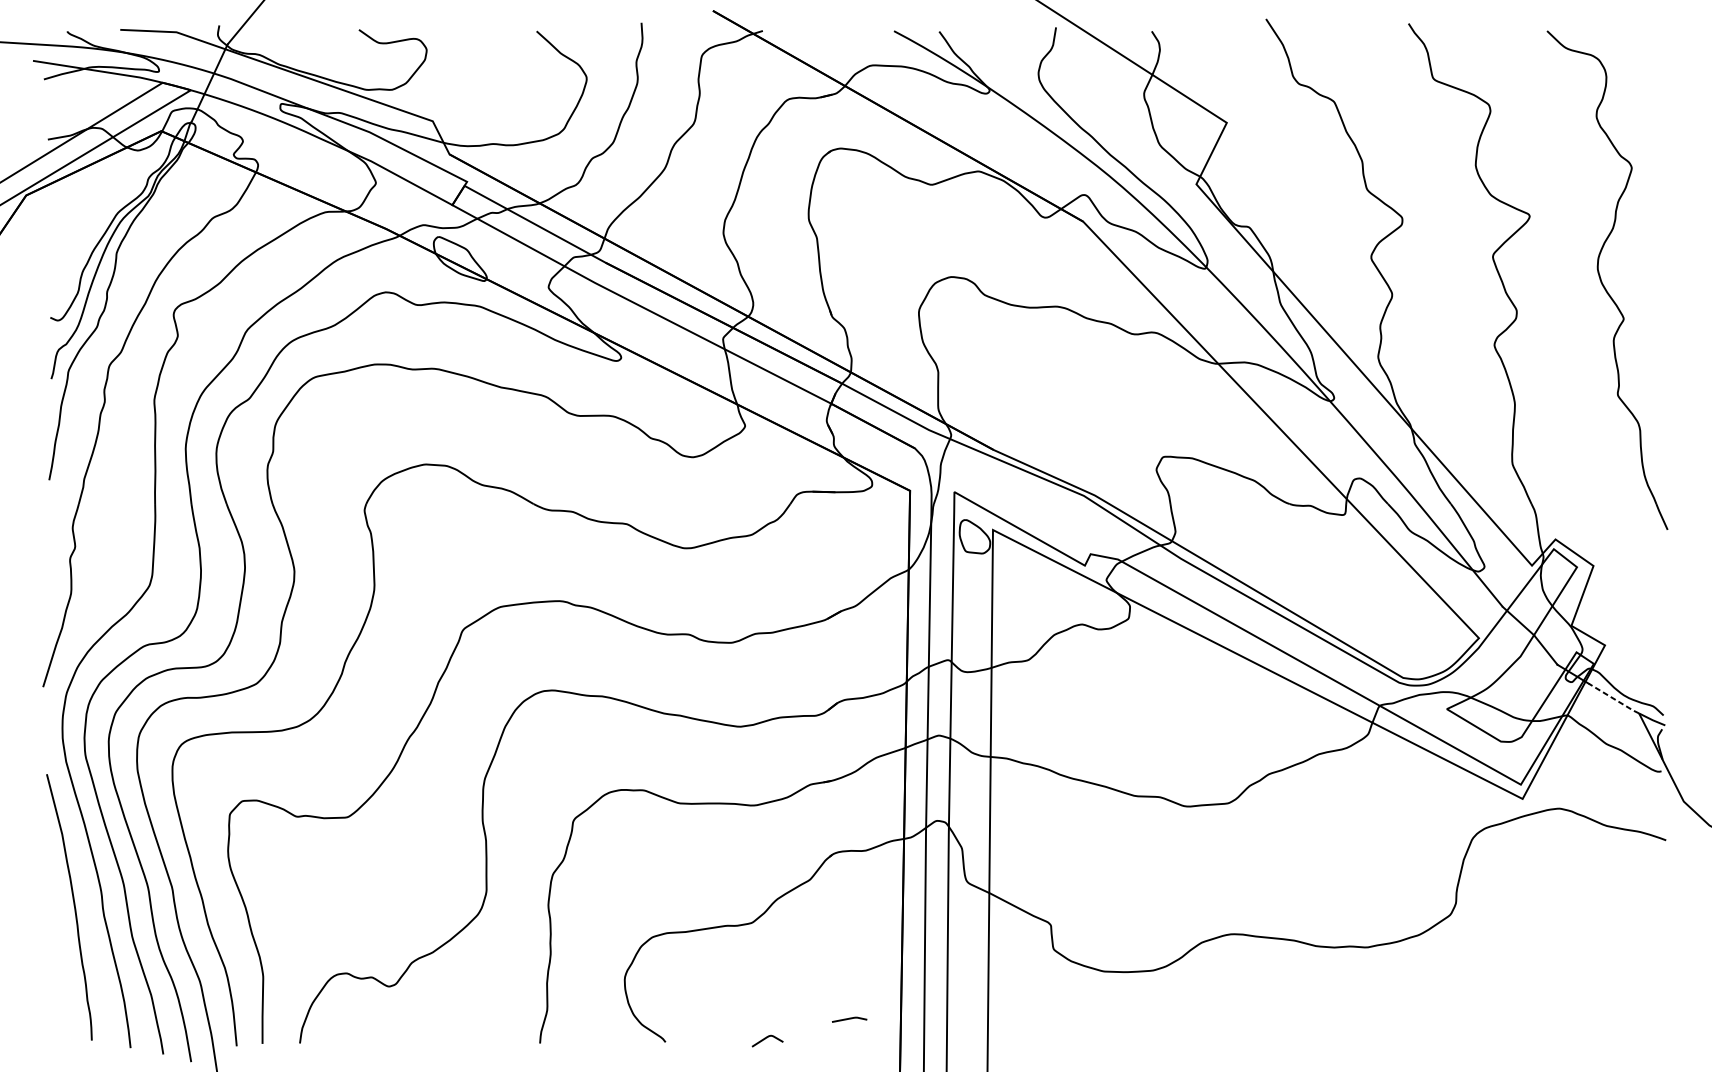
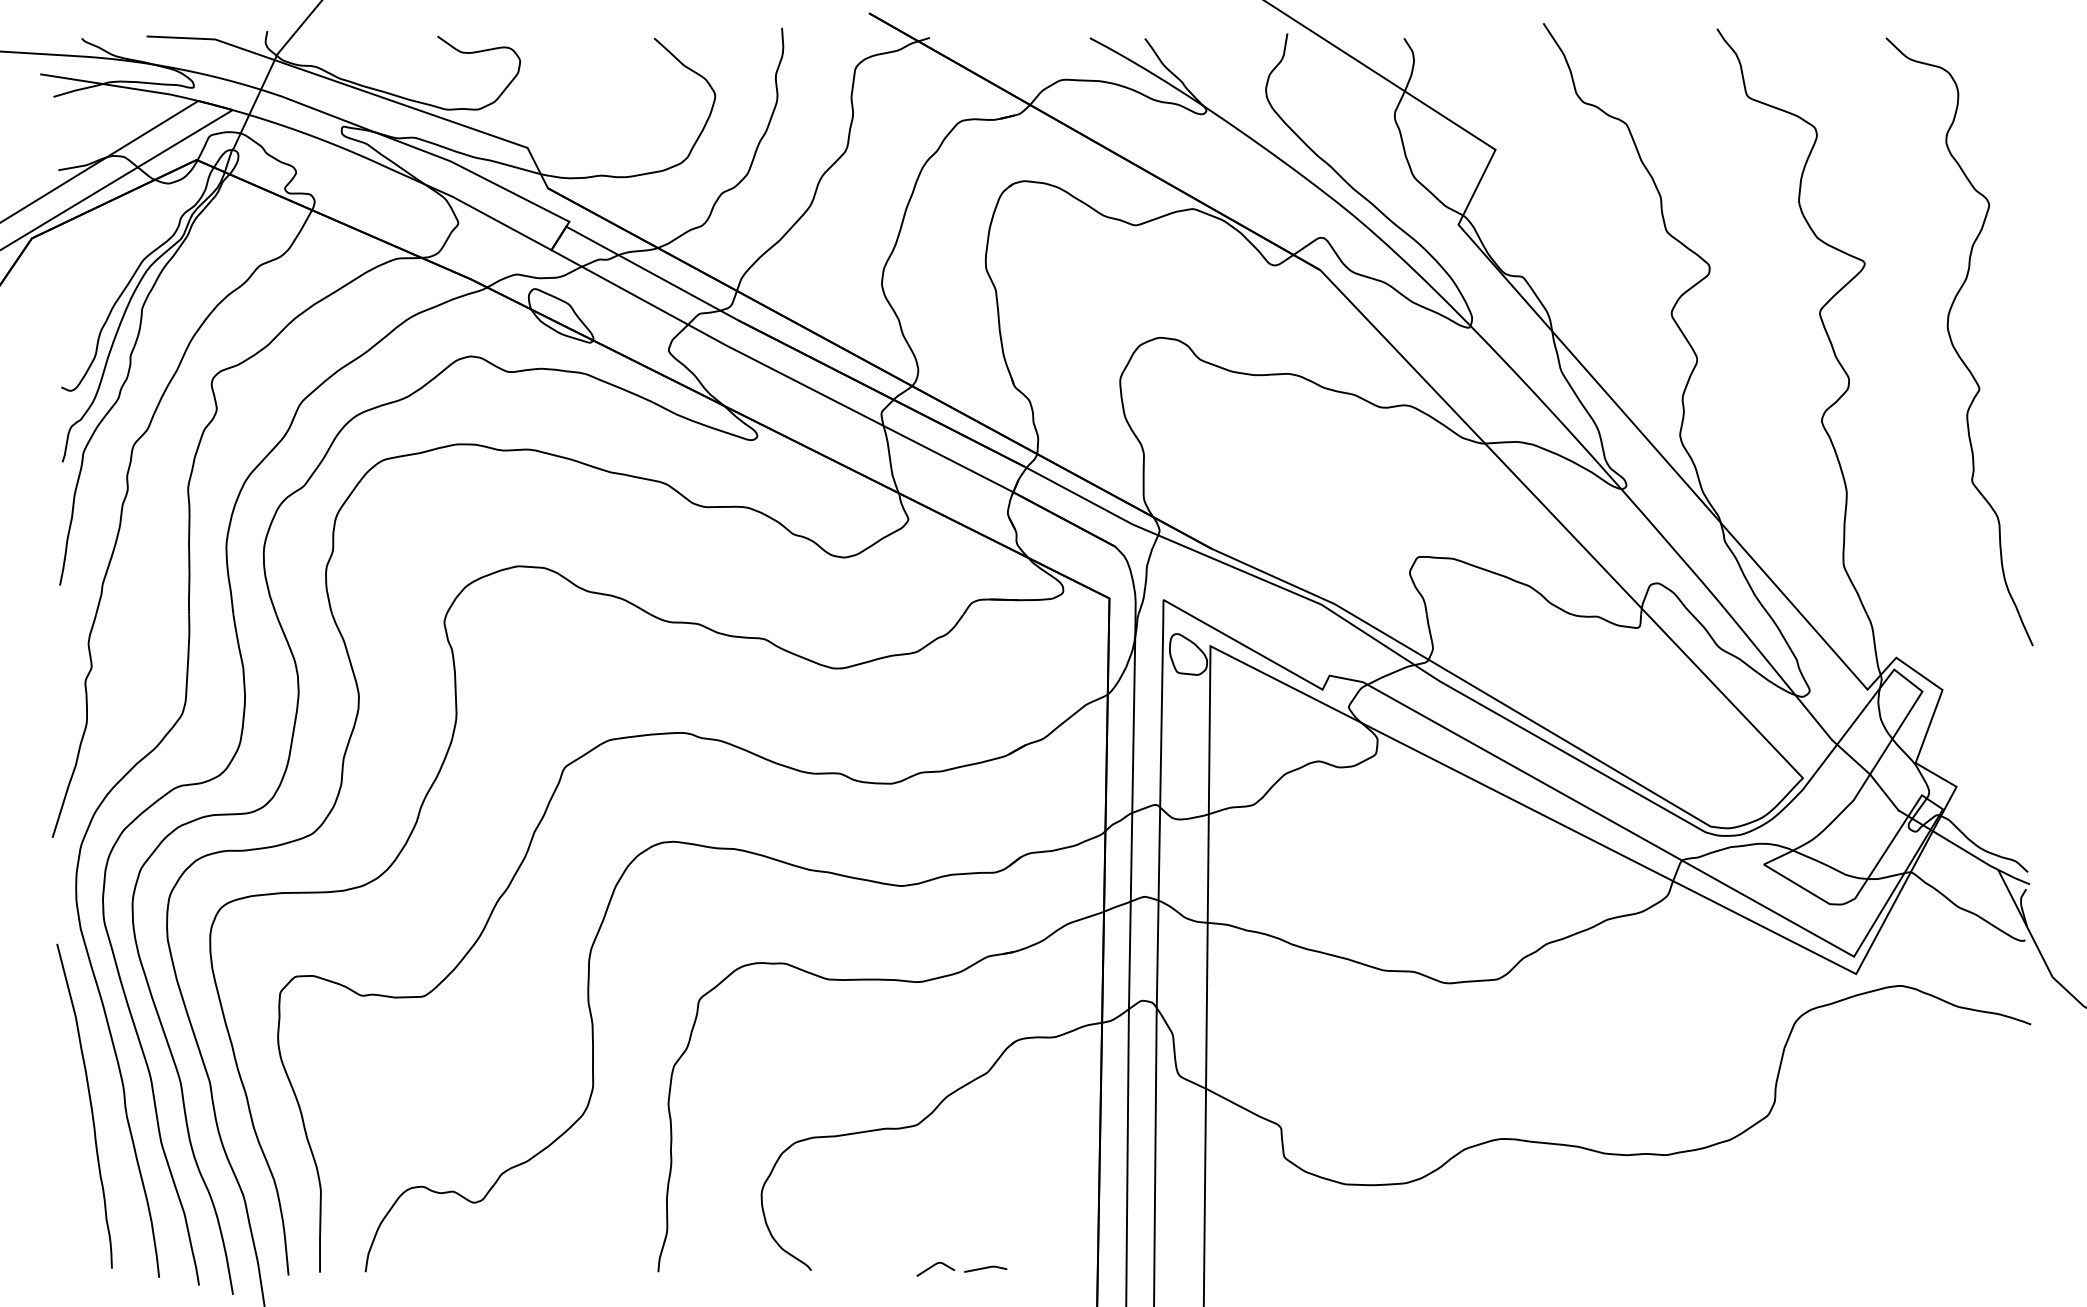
line: (1613, 699) -> (1967, 852), dashed -> solid
line: (849, 1019) -> (985, 1268), moved

